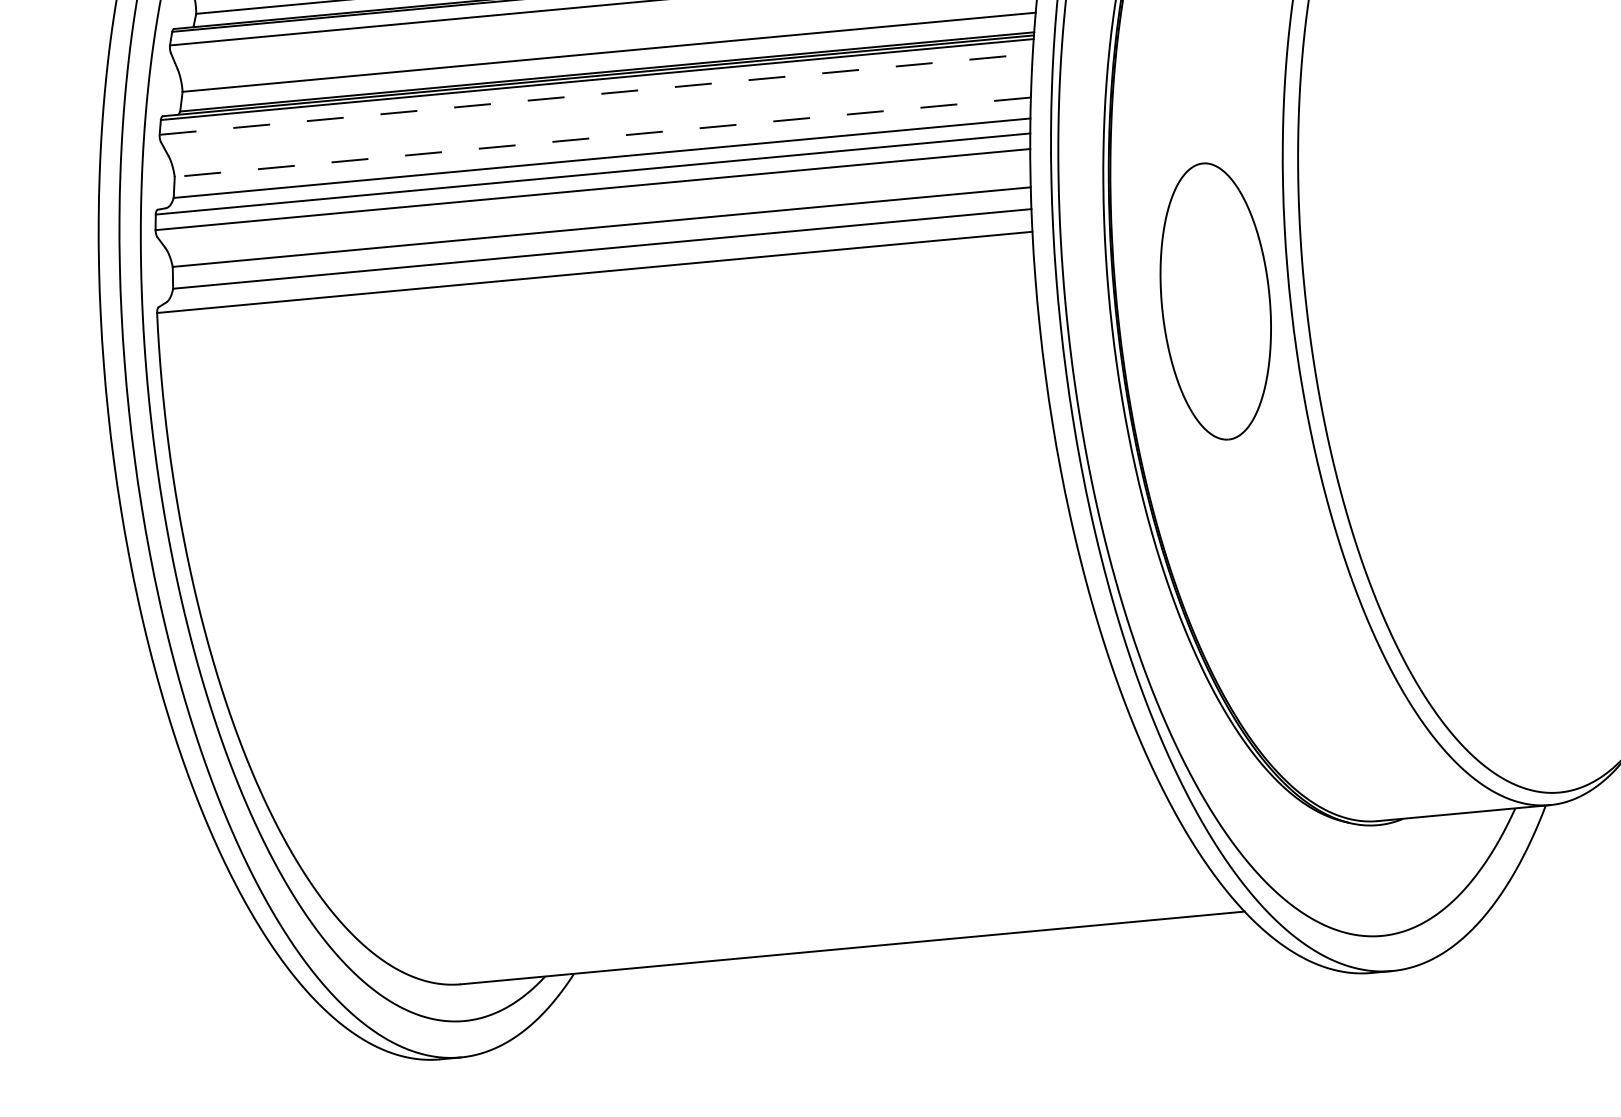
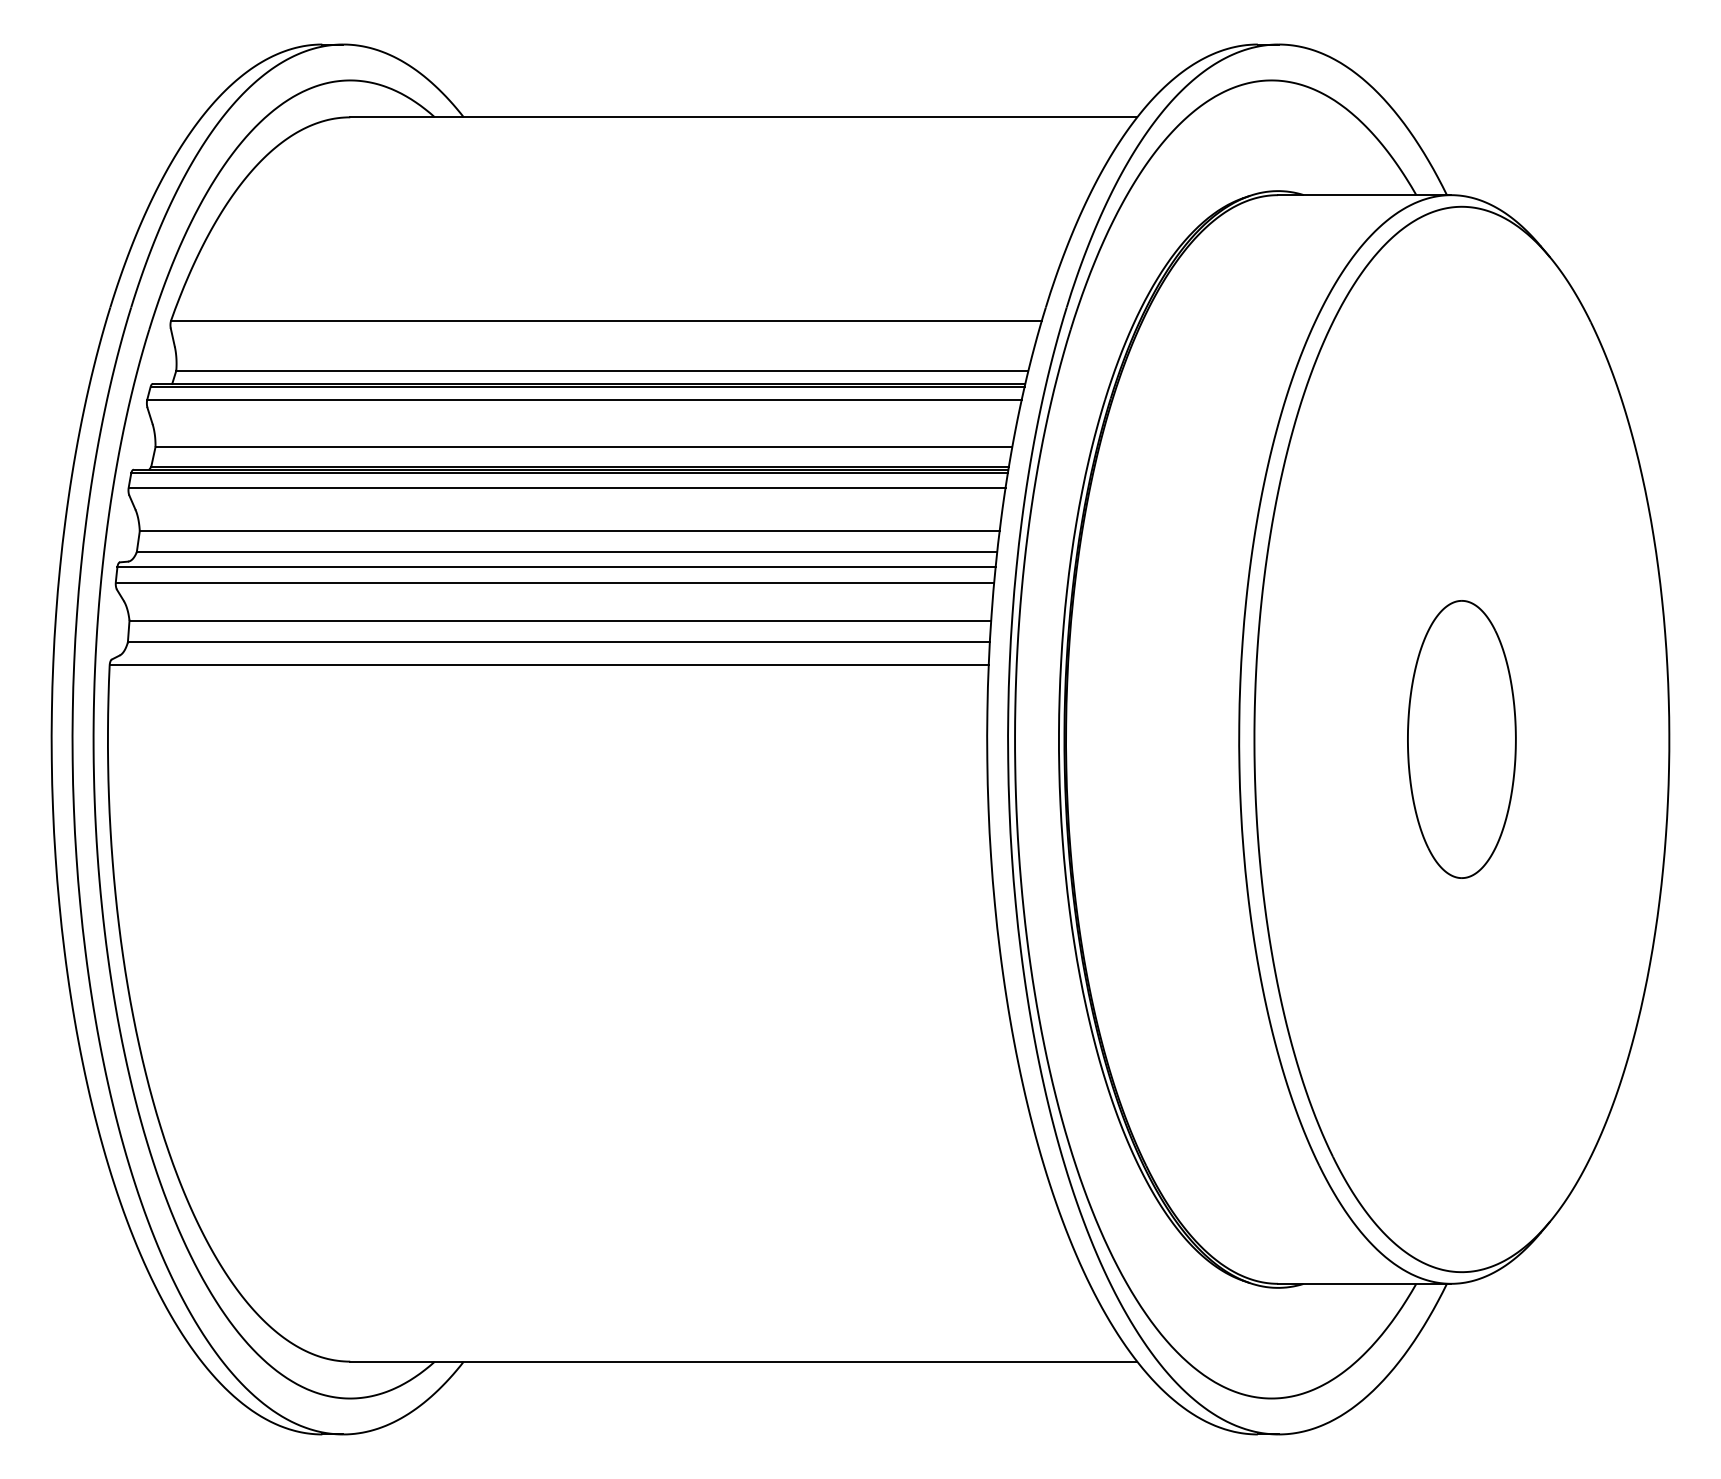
line: (596, 93) -> (567, 487), dashed -> solid
line: (602, 137) -> (569, 531), dashed -> solid
part: (1215, 301) -> (1461, 739), moved

